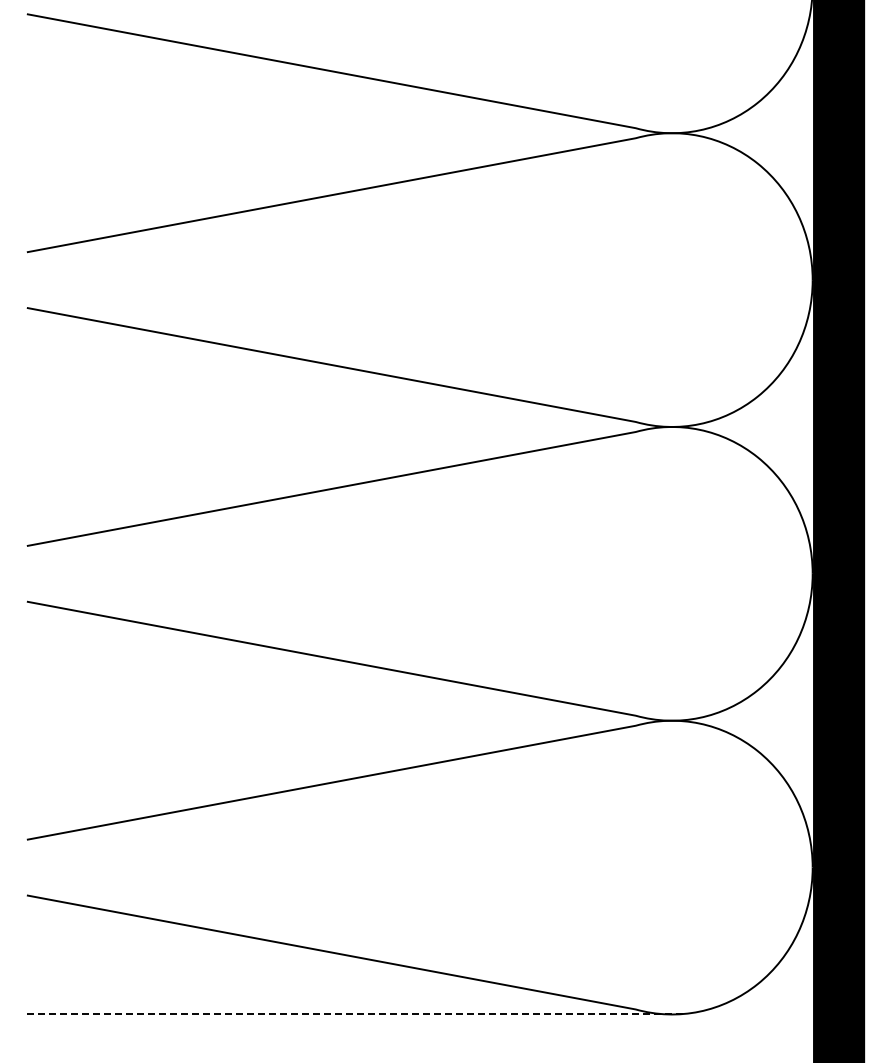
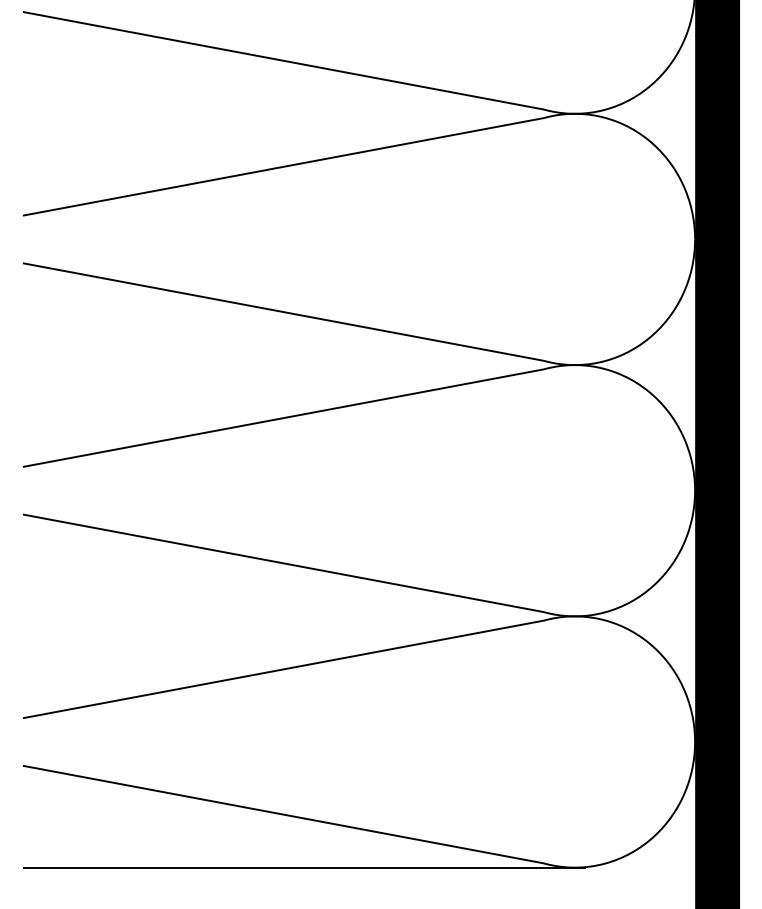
line: (356, 1014) -> (304, 867), dashed -> solid

